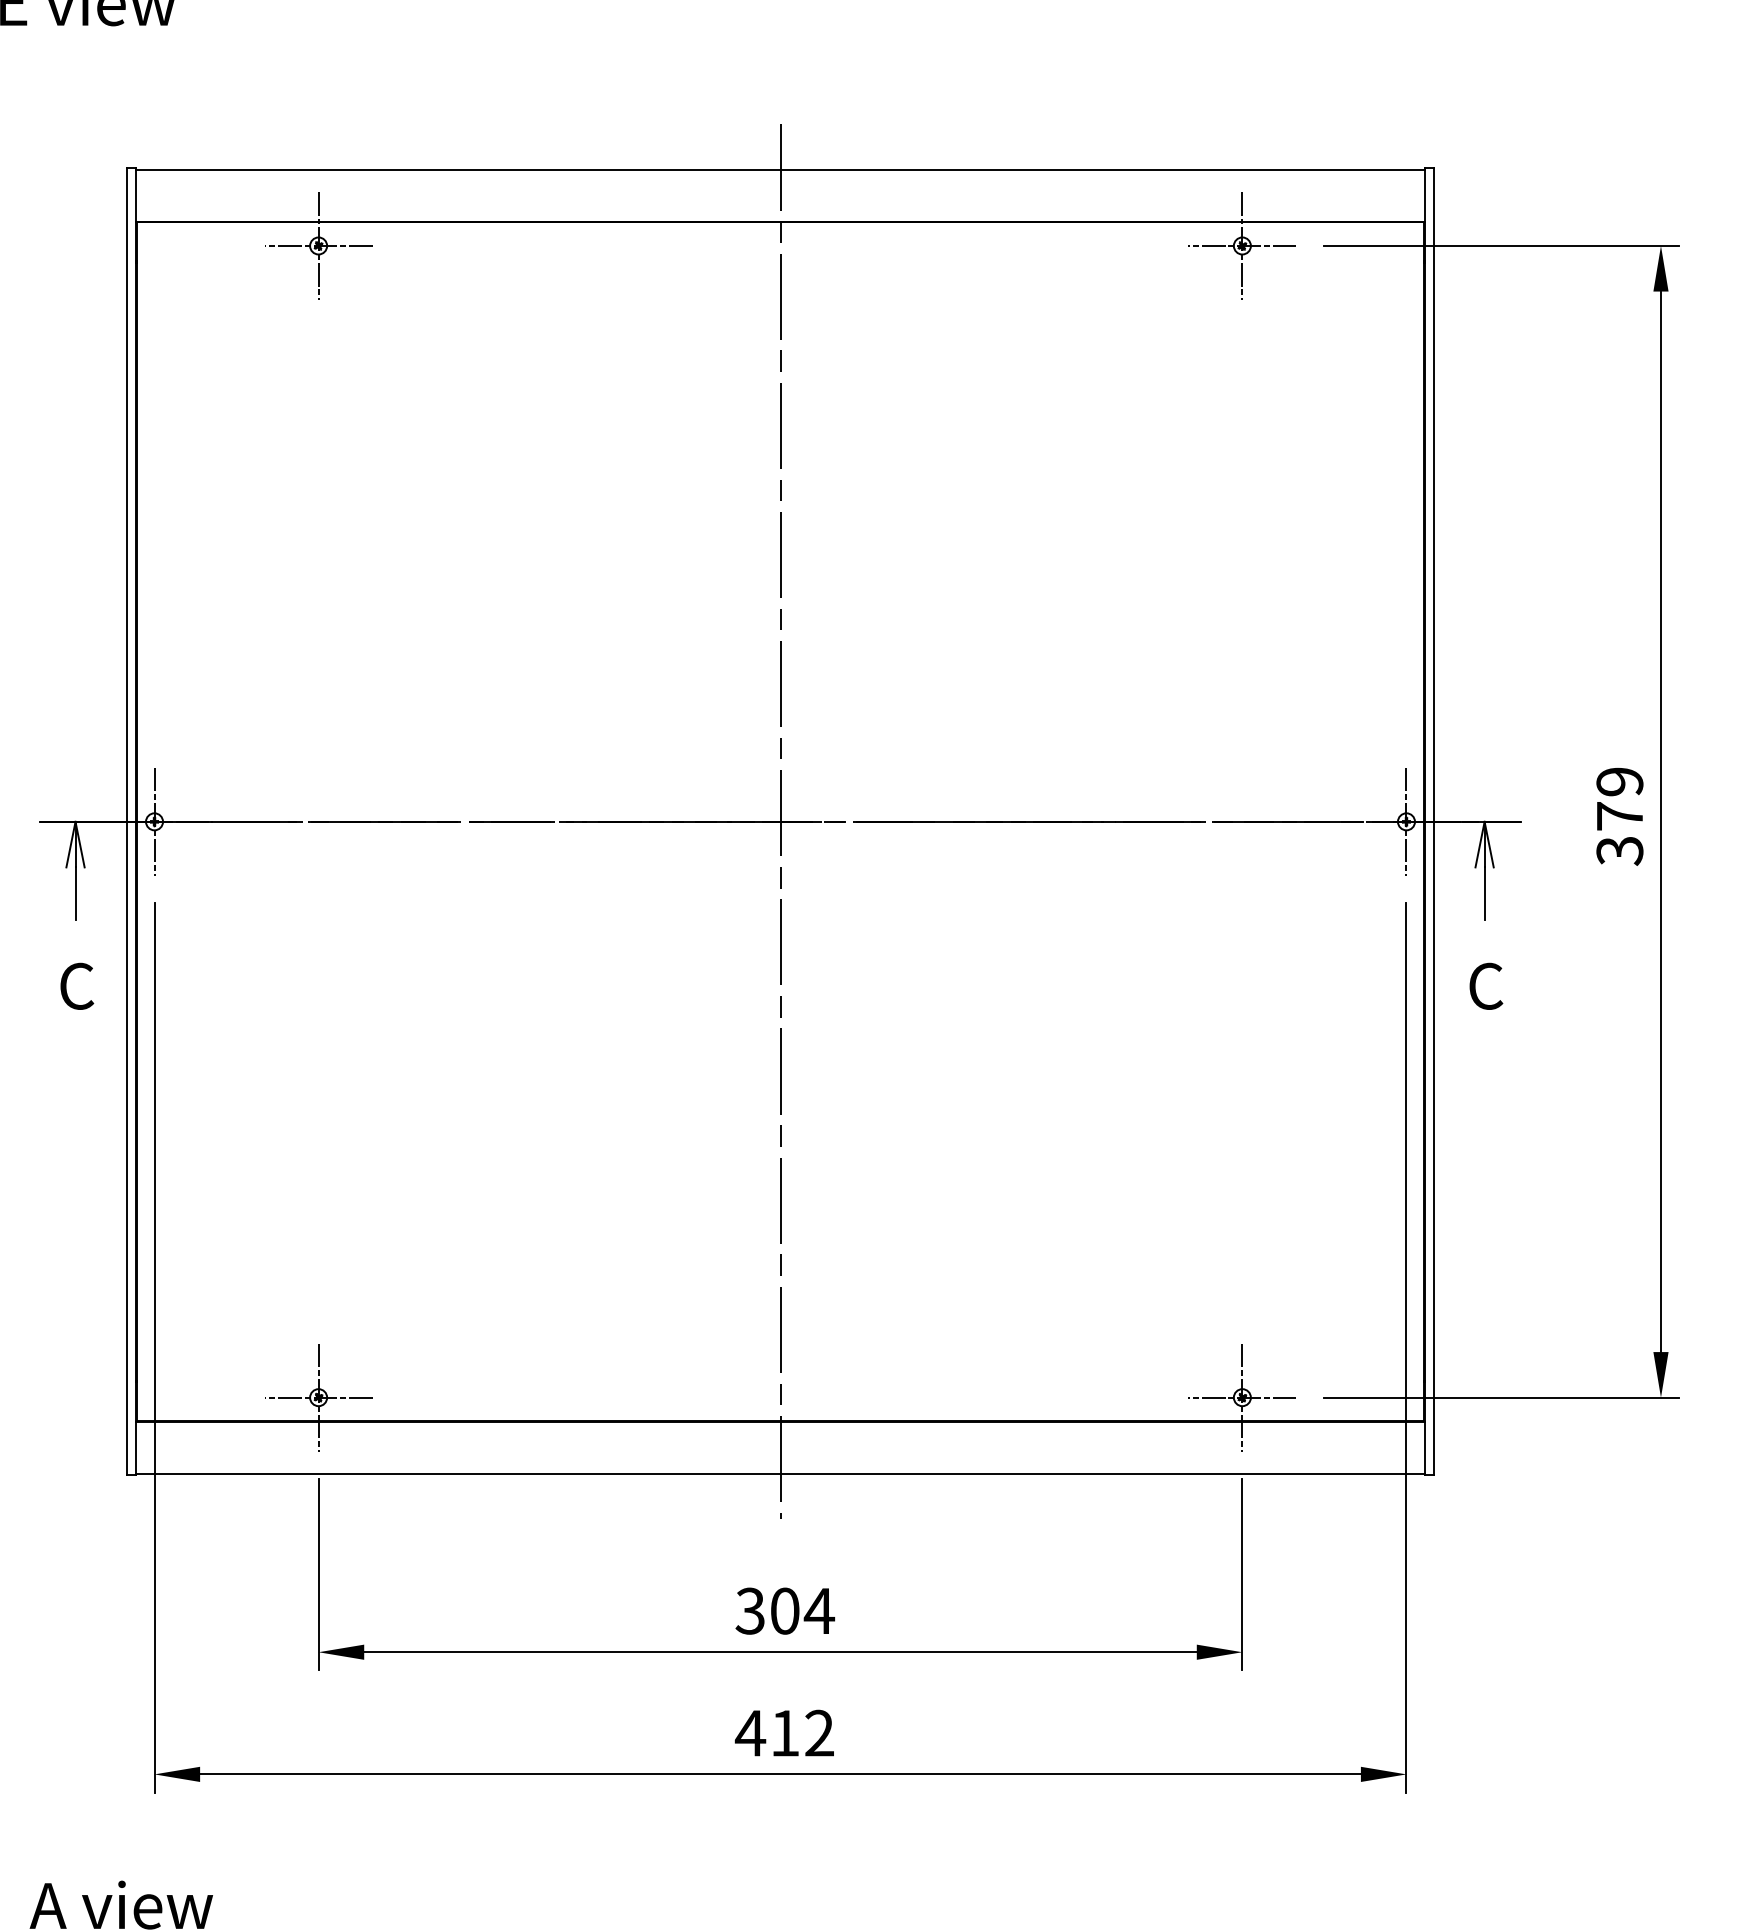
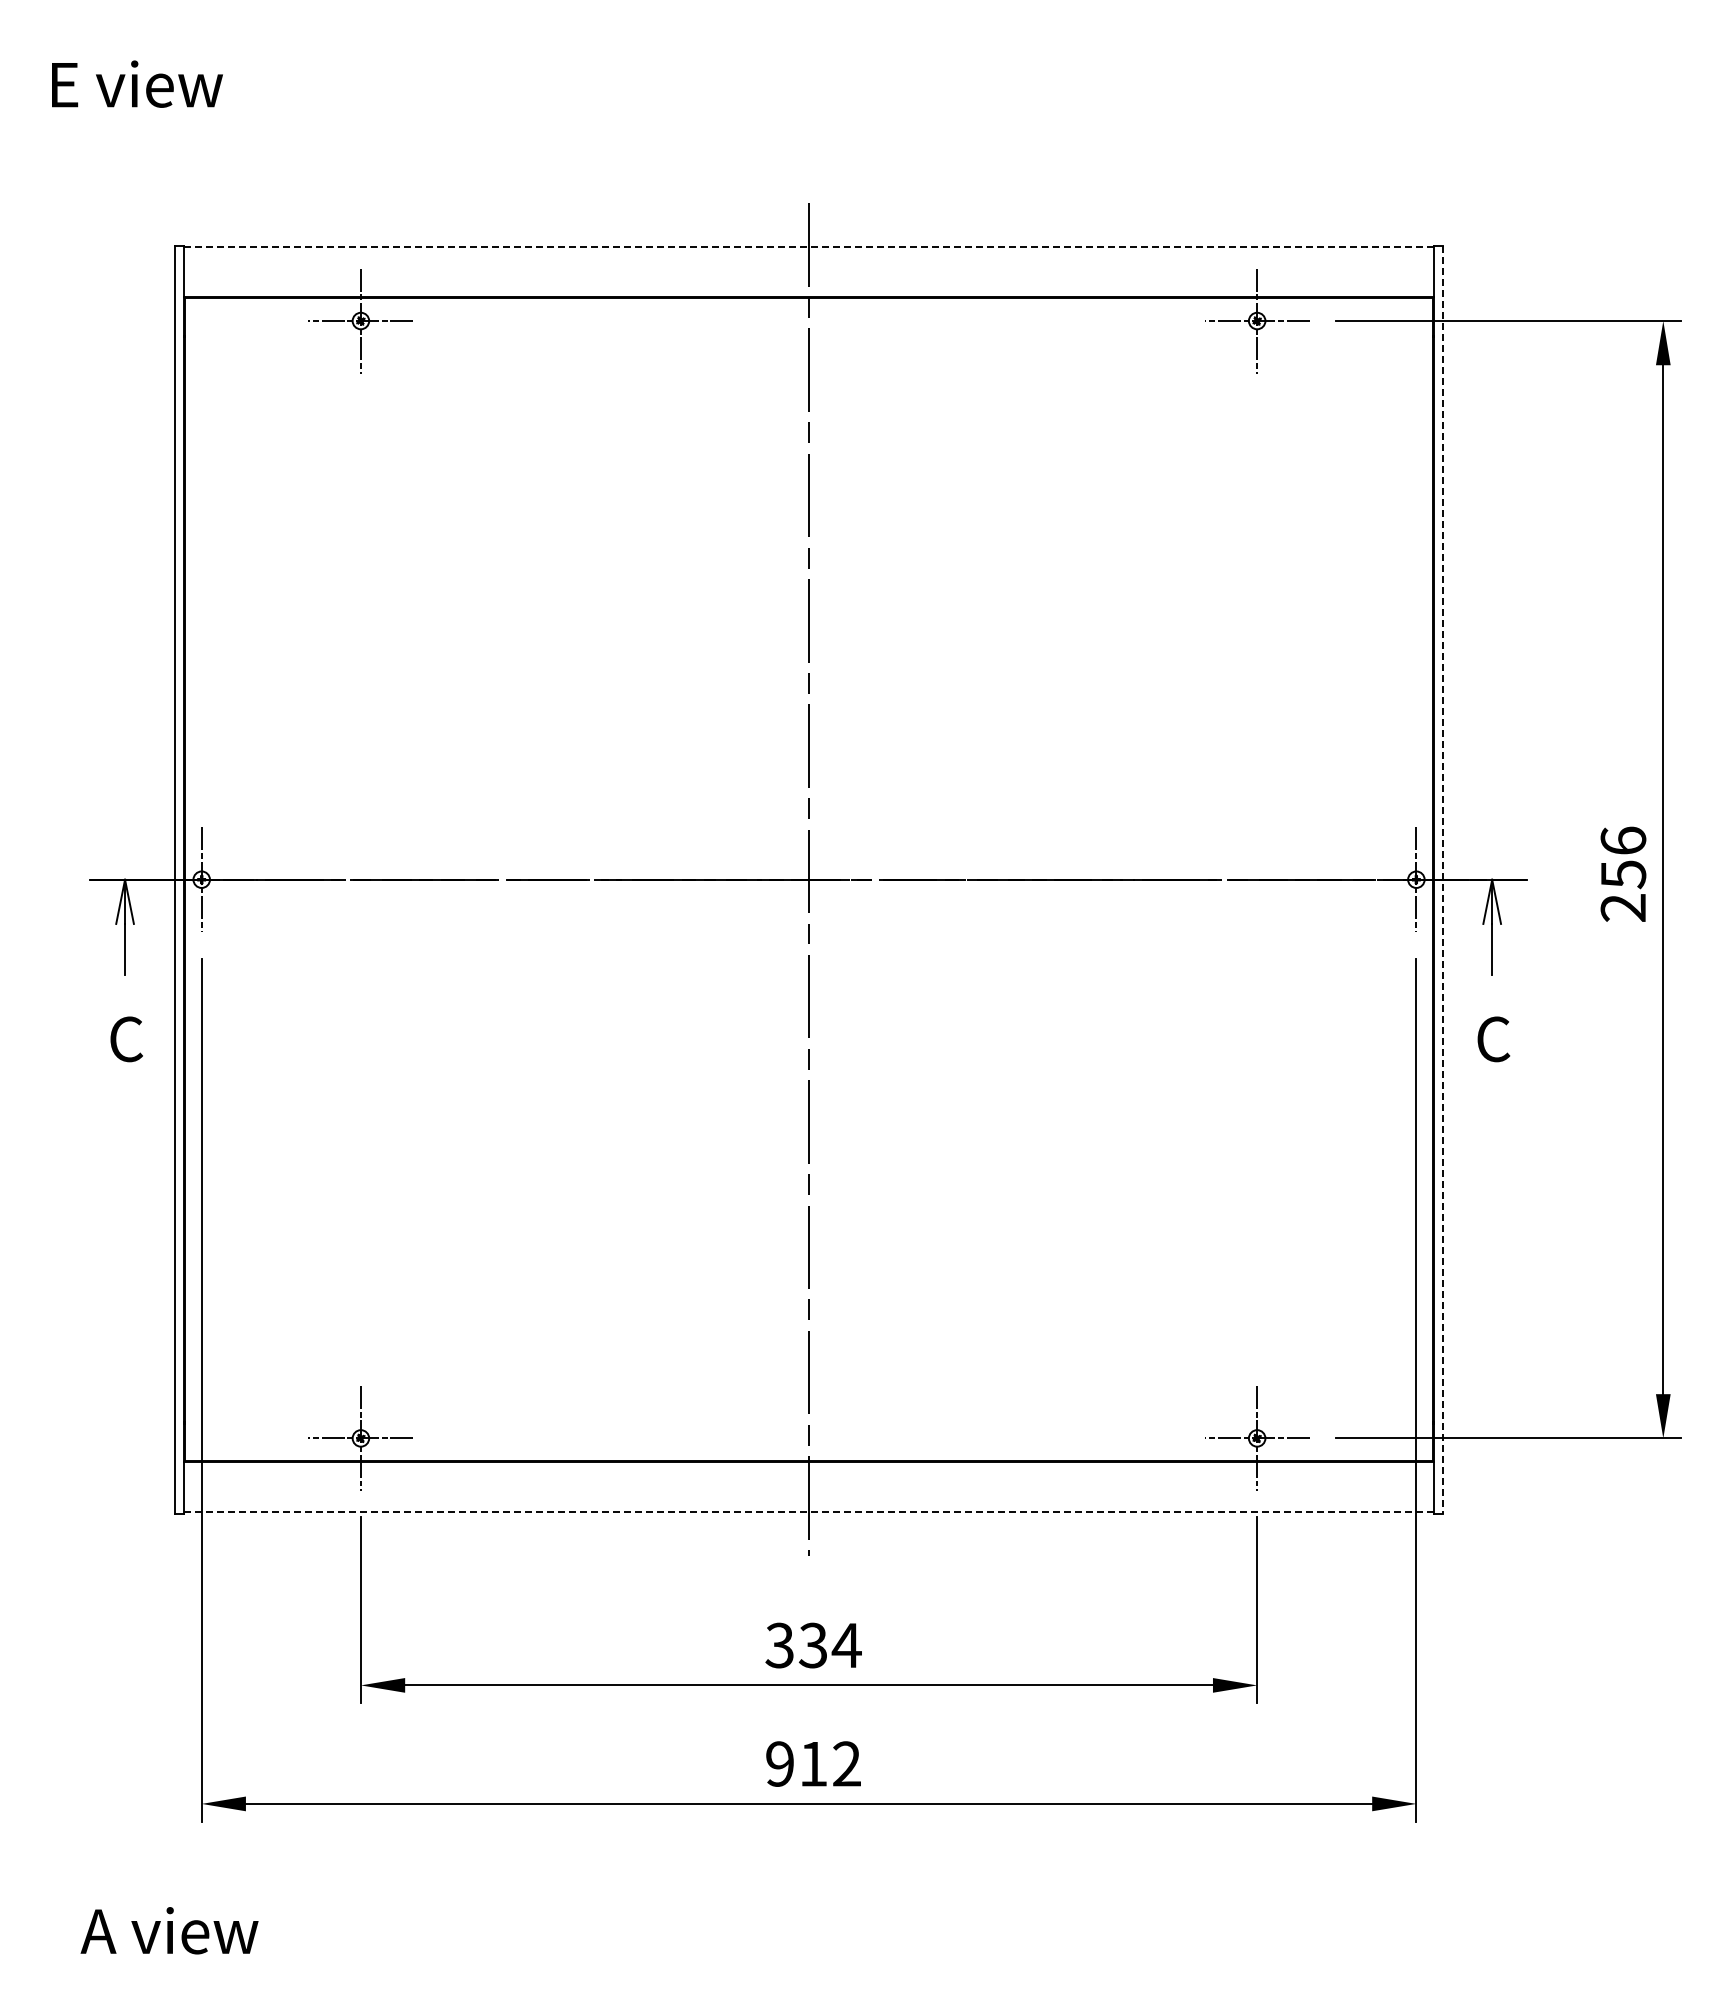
line: (780, 170) -> (809, 247), solid -> dashed
text: (1619, 816) -> (1623, 874), 379 -> 256
line: (1433, 821) -> (1442, 879), solid -> dashed
line: (779, 1474) -> (808, 1512), solid -> dashed
text: (784, 1611) -> (812, 1645), 304 -> 334
text: (750, 1732) -> (779, 1763), 412 -> 912

